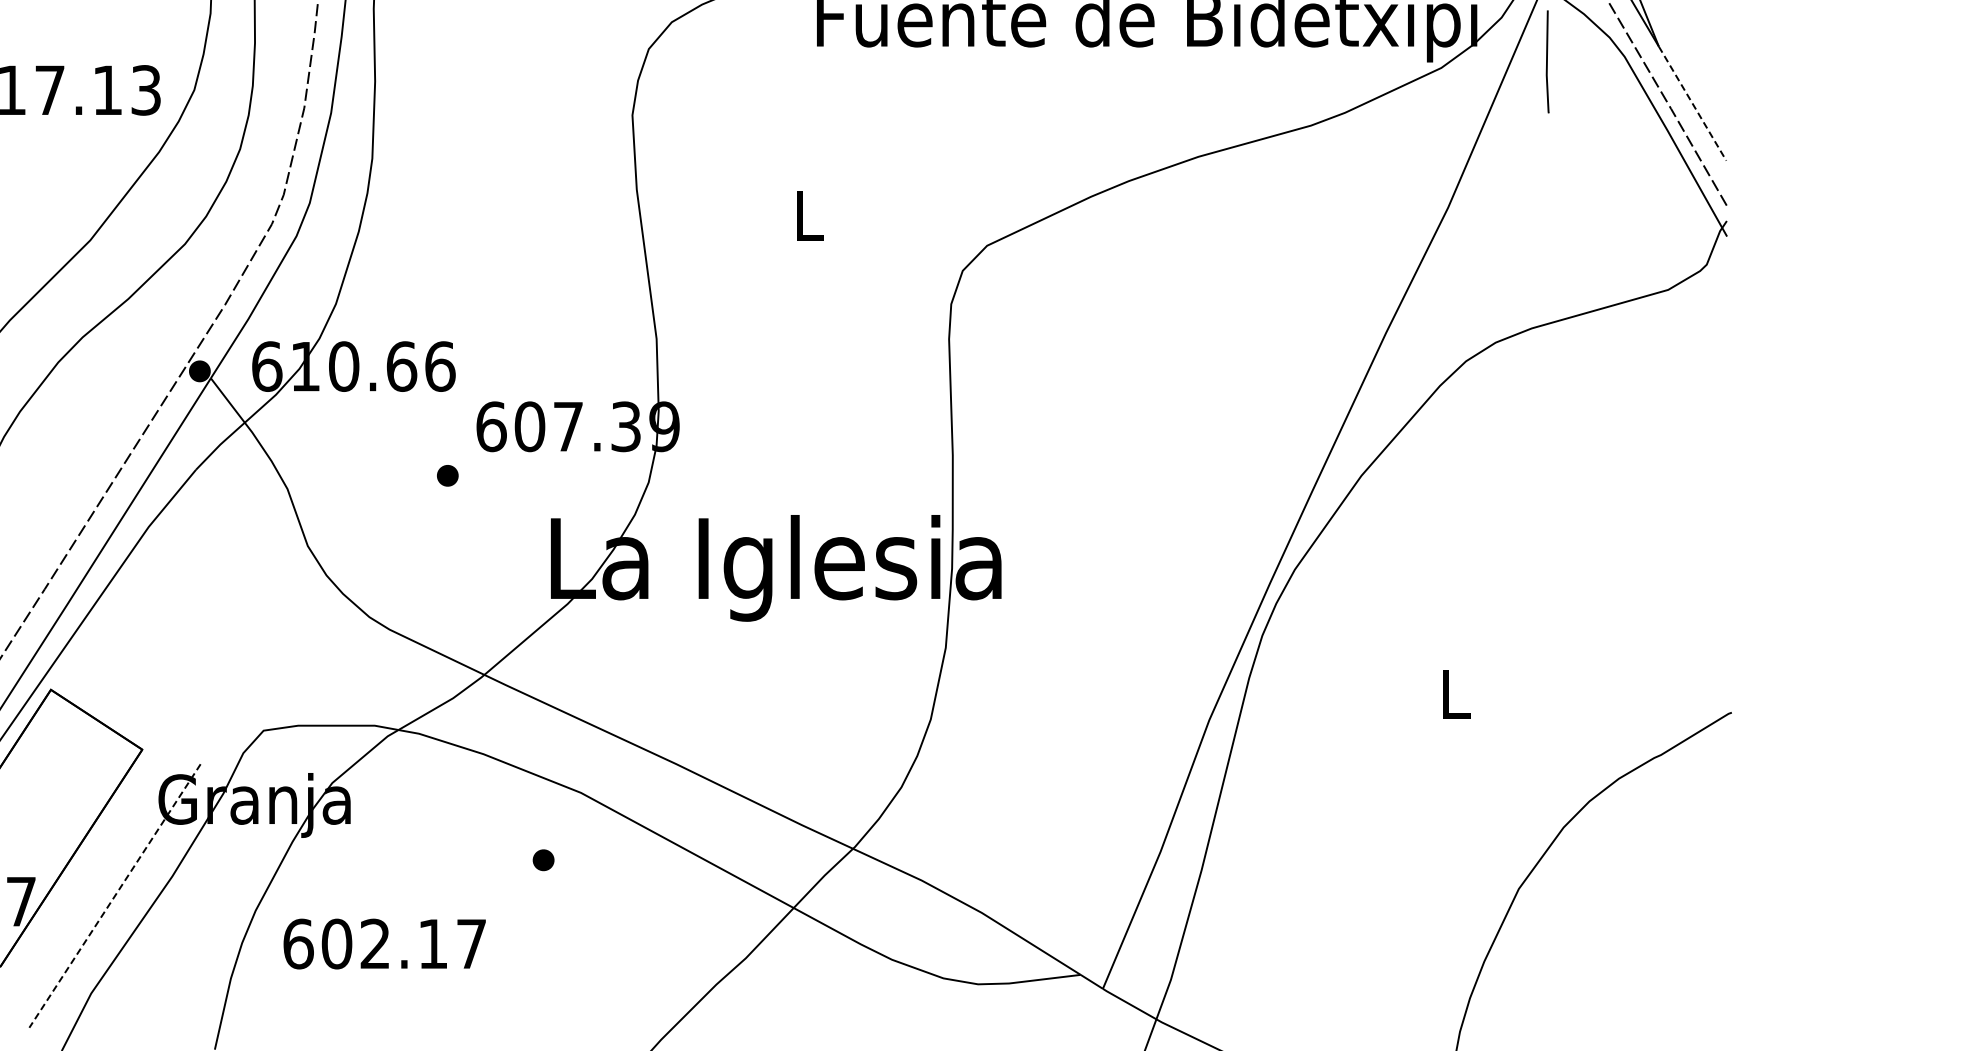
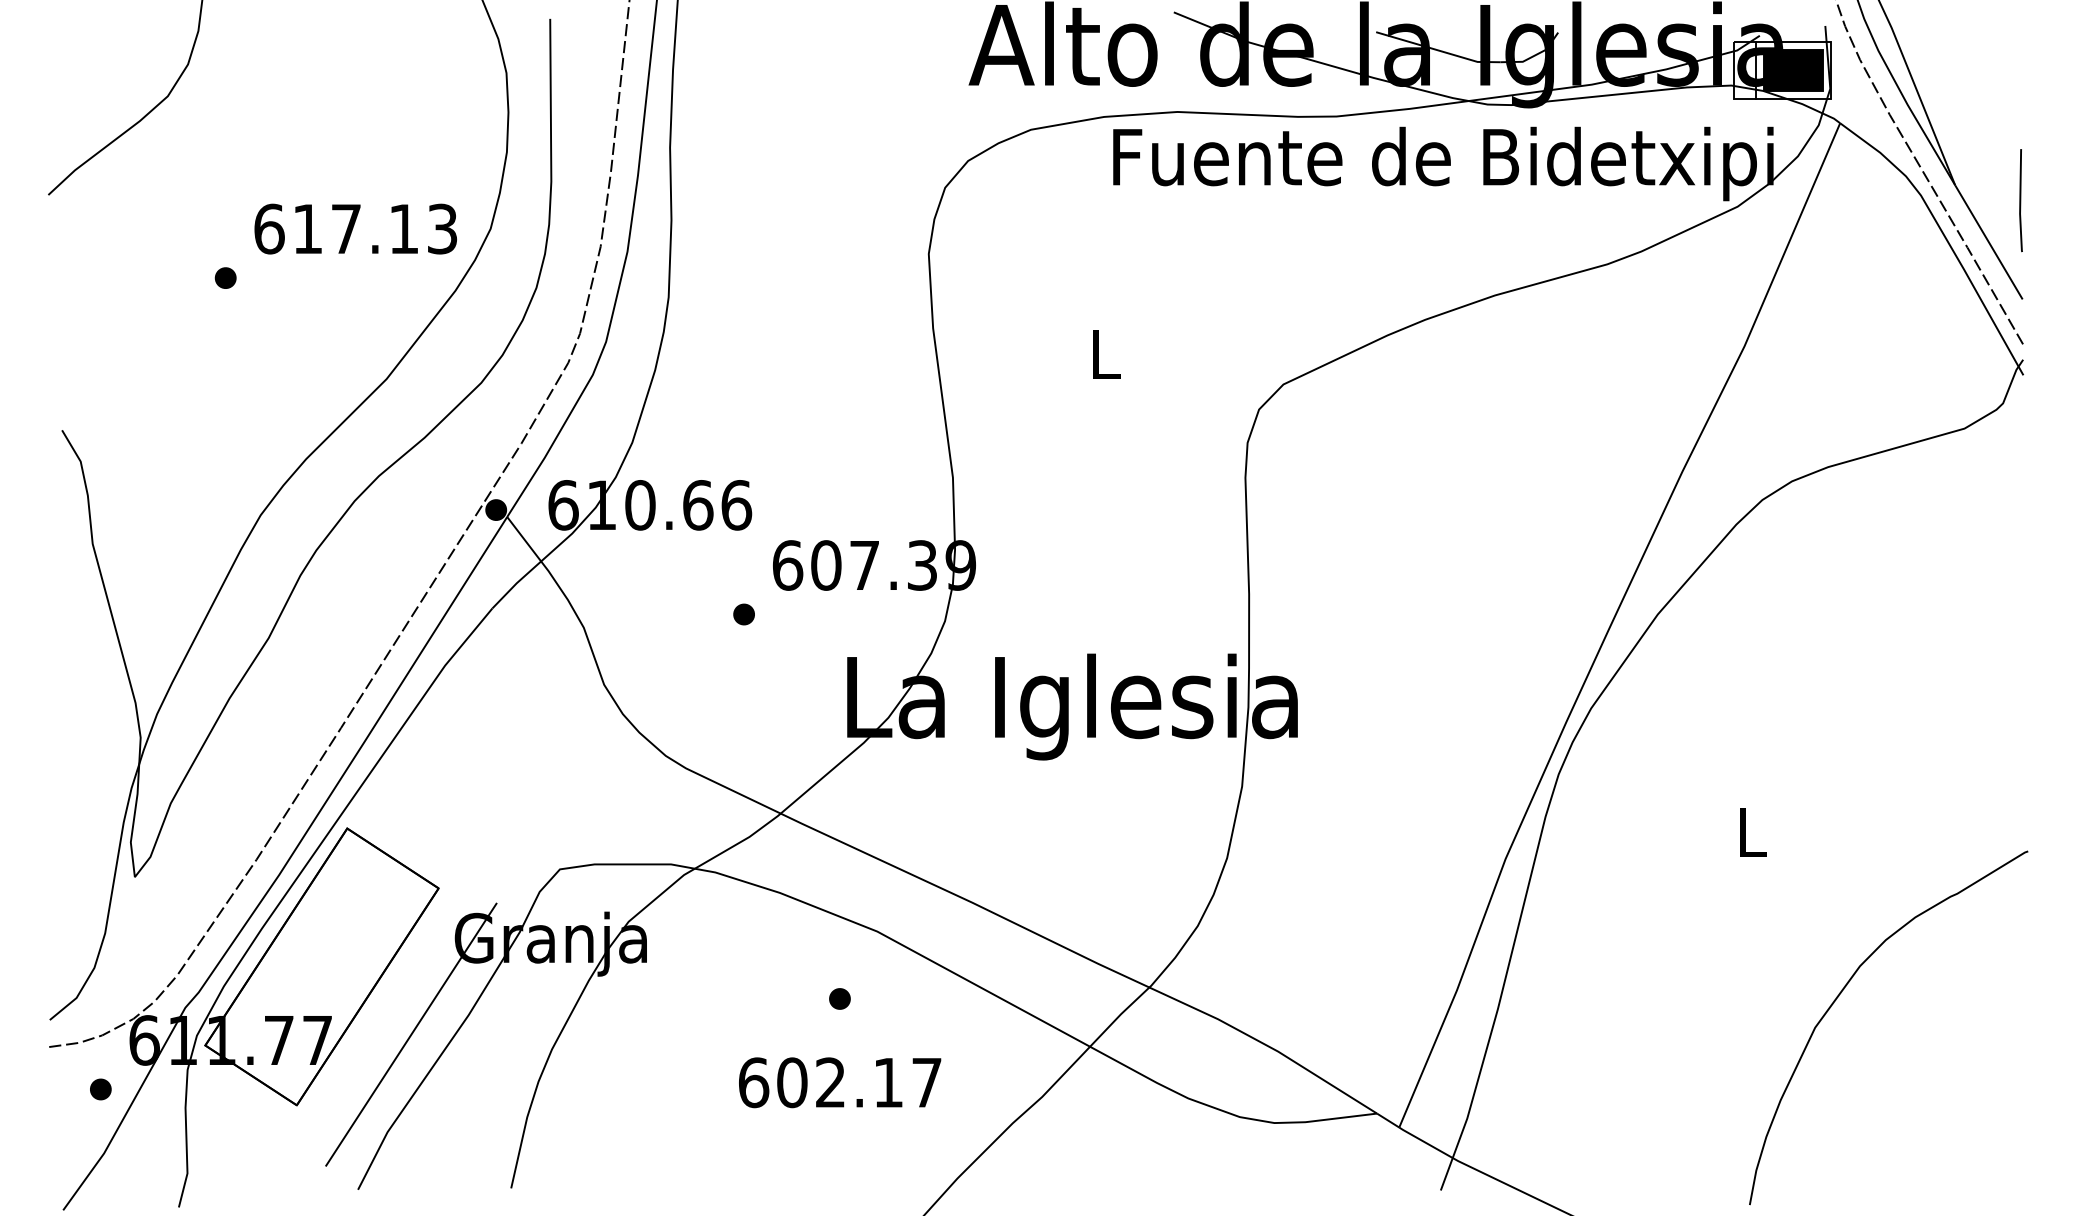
line: (1547, 61) -> (2020, 200), moved
line: (1693, 103) -> (1989, 242), dashed -> solid
line: (115, 896) -> (411, 1035), dashed -> solid
text: (385, 943) -> (840, 1082), moved

